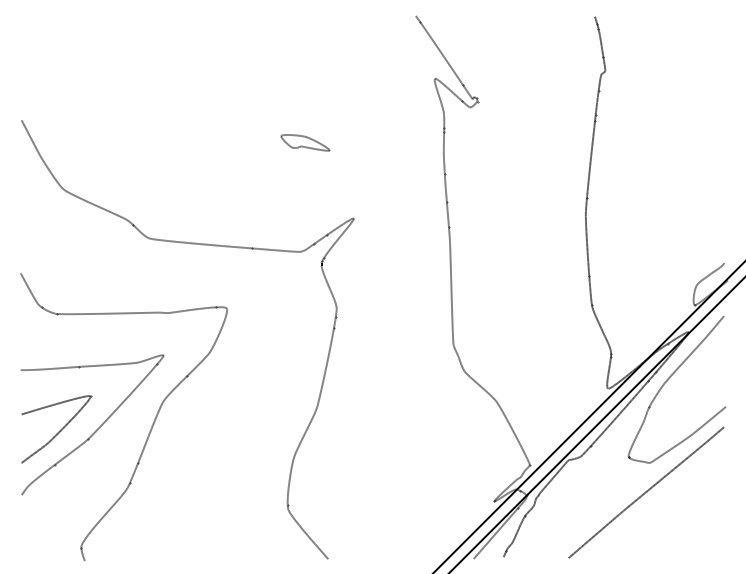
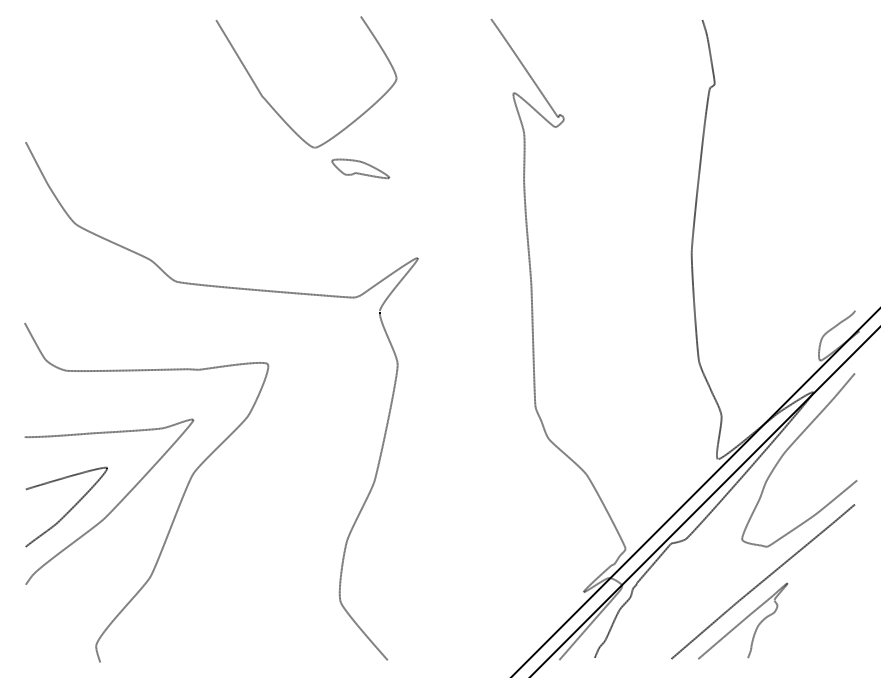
curve: (232, 91) -> (274, 108), added
curve: (629, 525) -> (743, 620), added

